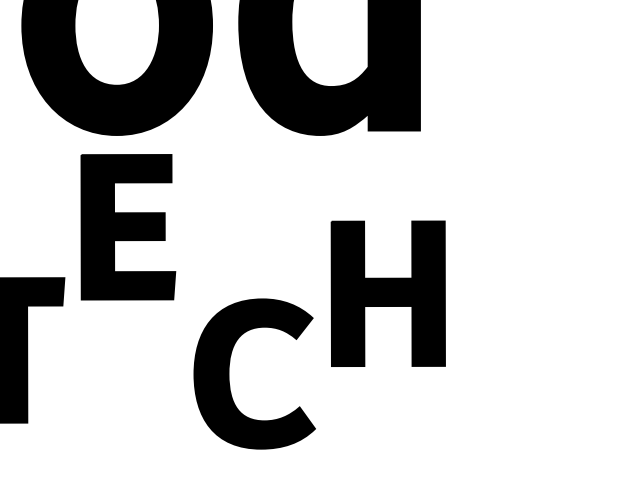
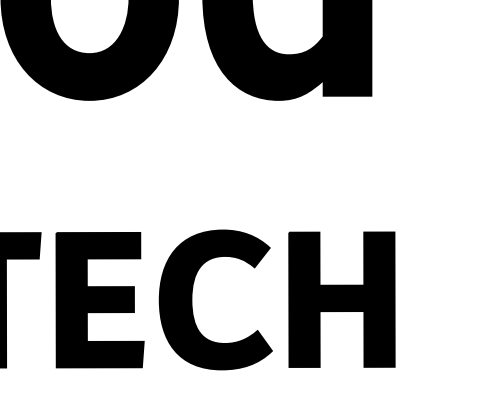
part: (128, 227) -> (100, 300), moved
part: (387, 293) -> (341, 299), moved
part: (229, 373) -> (192, 299), moved

